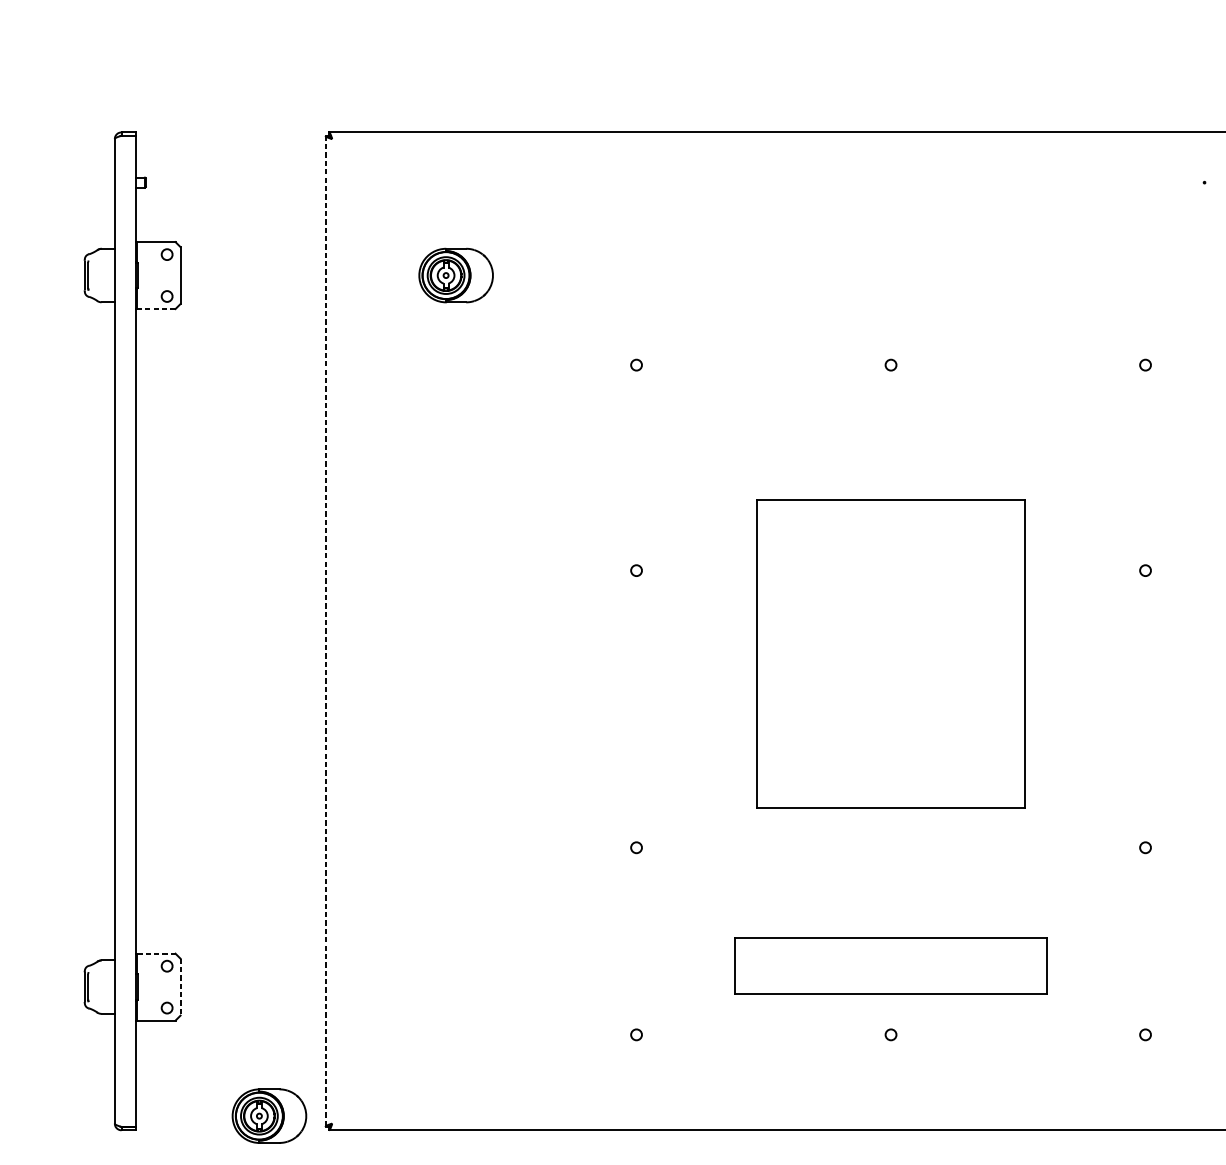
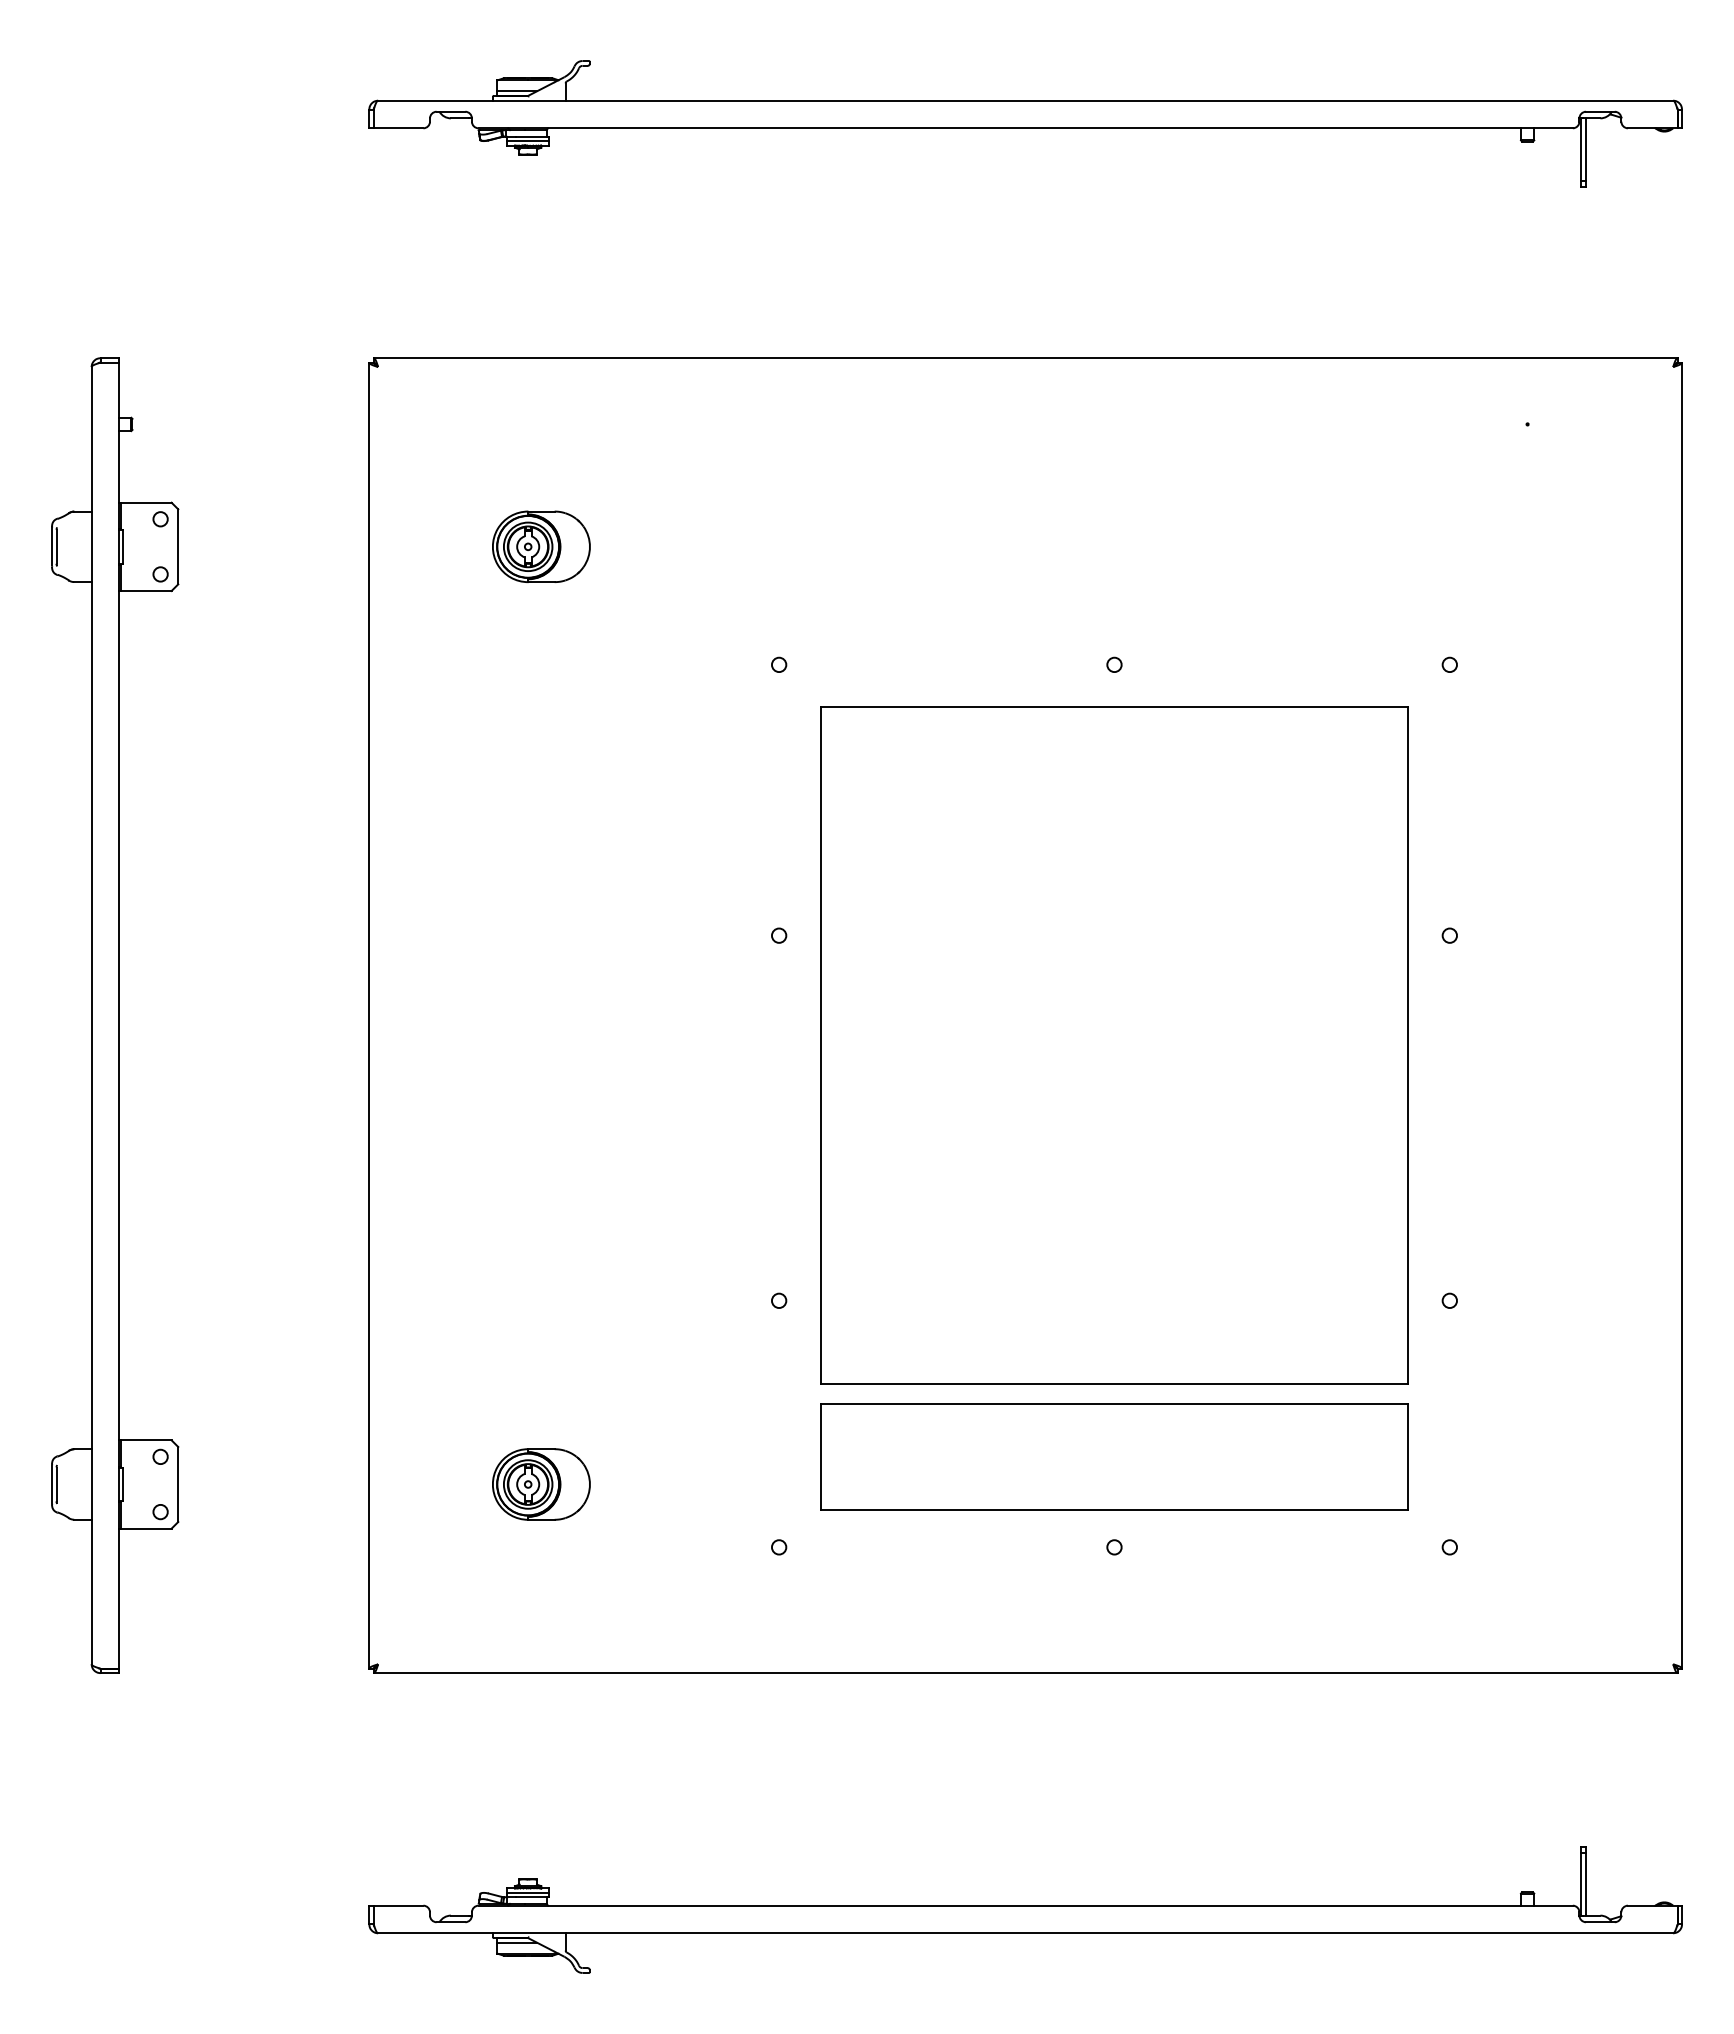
line: (156, 308) -> (146, 590), dashed -> solid
line: (325, 631) -> (369, 1016), dashed -> solid
part: (891, 653) -> (1114, 1045), size x1.67
line: (157, 953) -> (147, 1440), dashed -> solid
part: (891, 965) -> (1114, 1456), size x1.43
line: (180, 987) -> (178, 1484), dashed -> solid
part: (269, 1116) -> (541, 1484), moved

